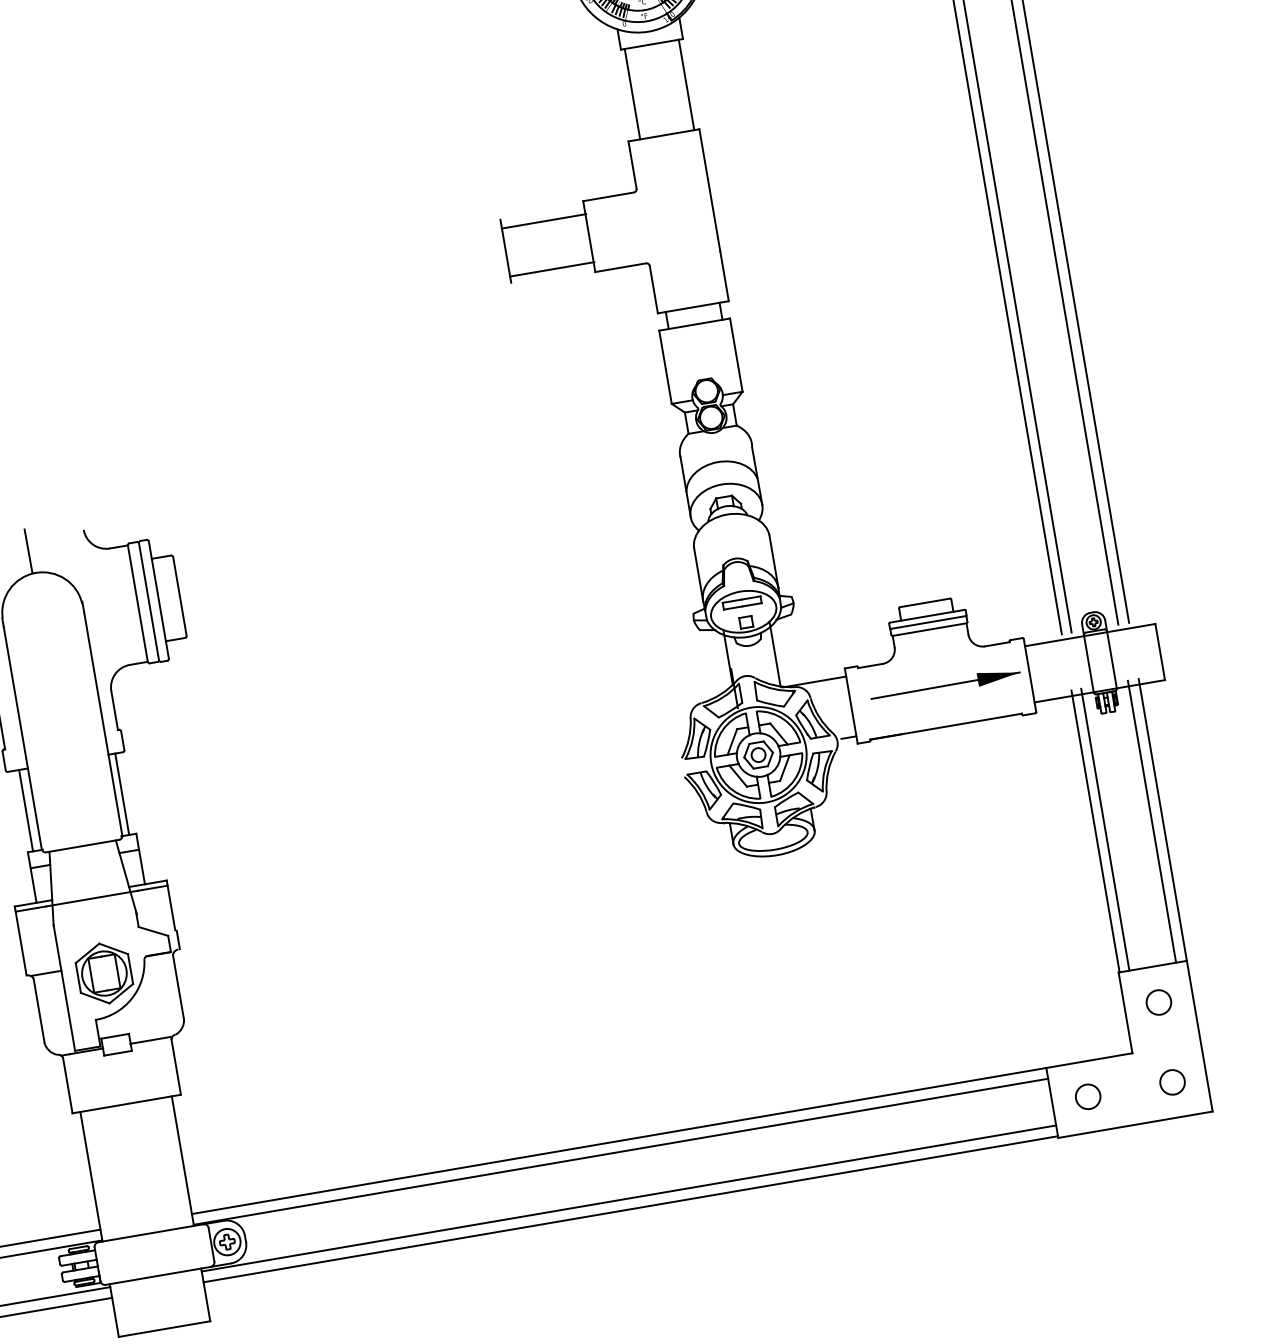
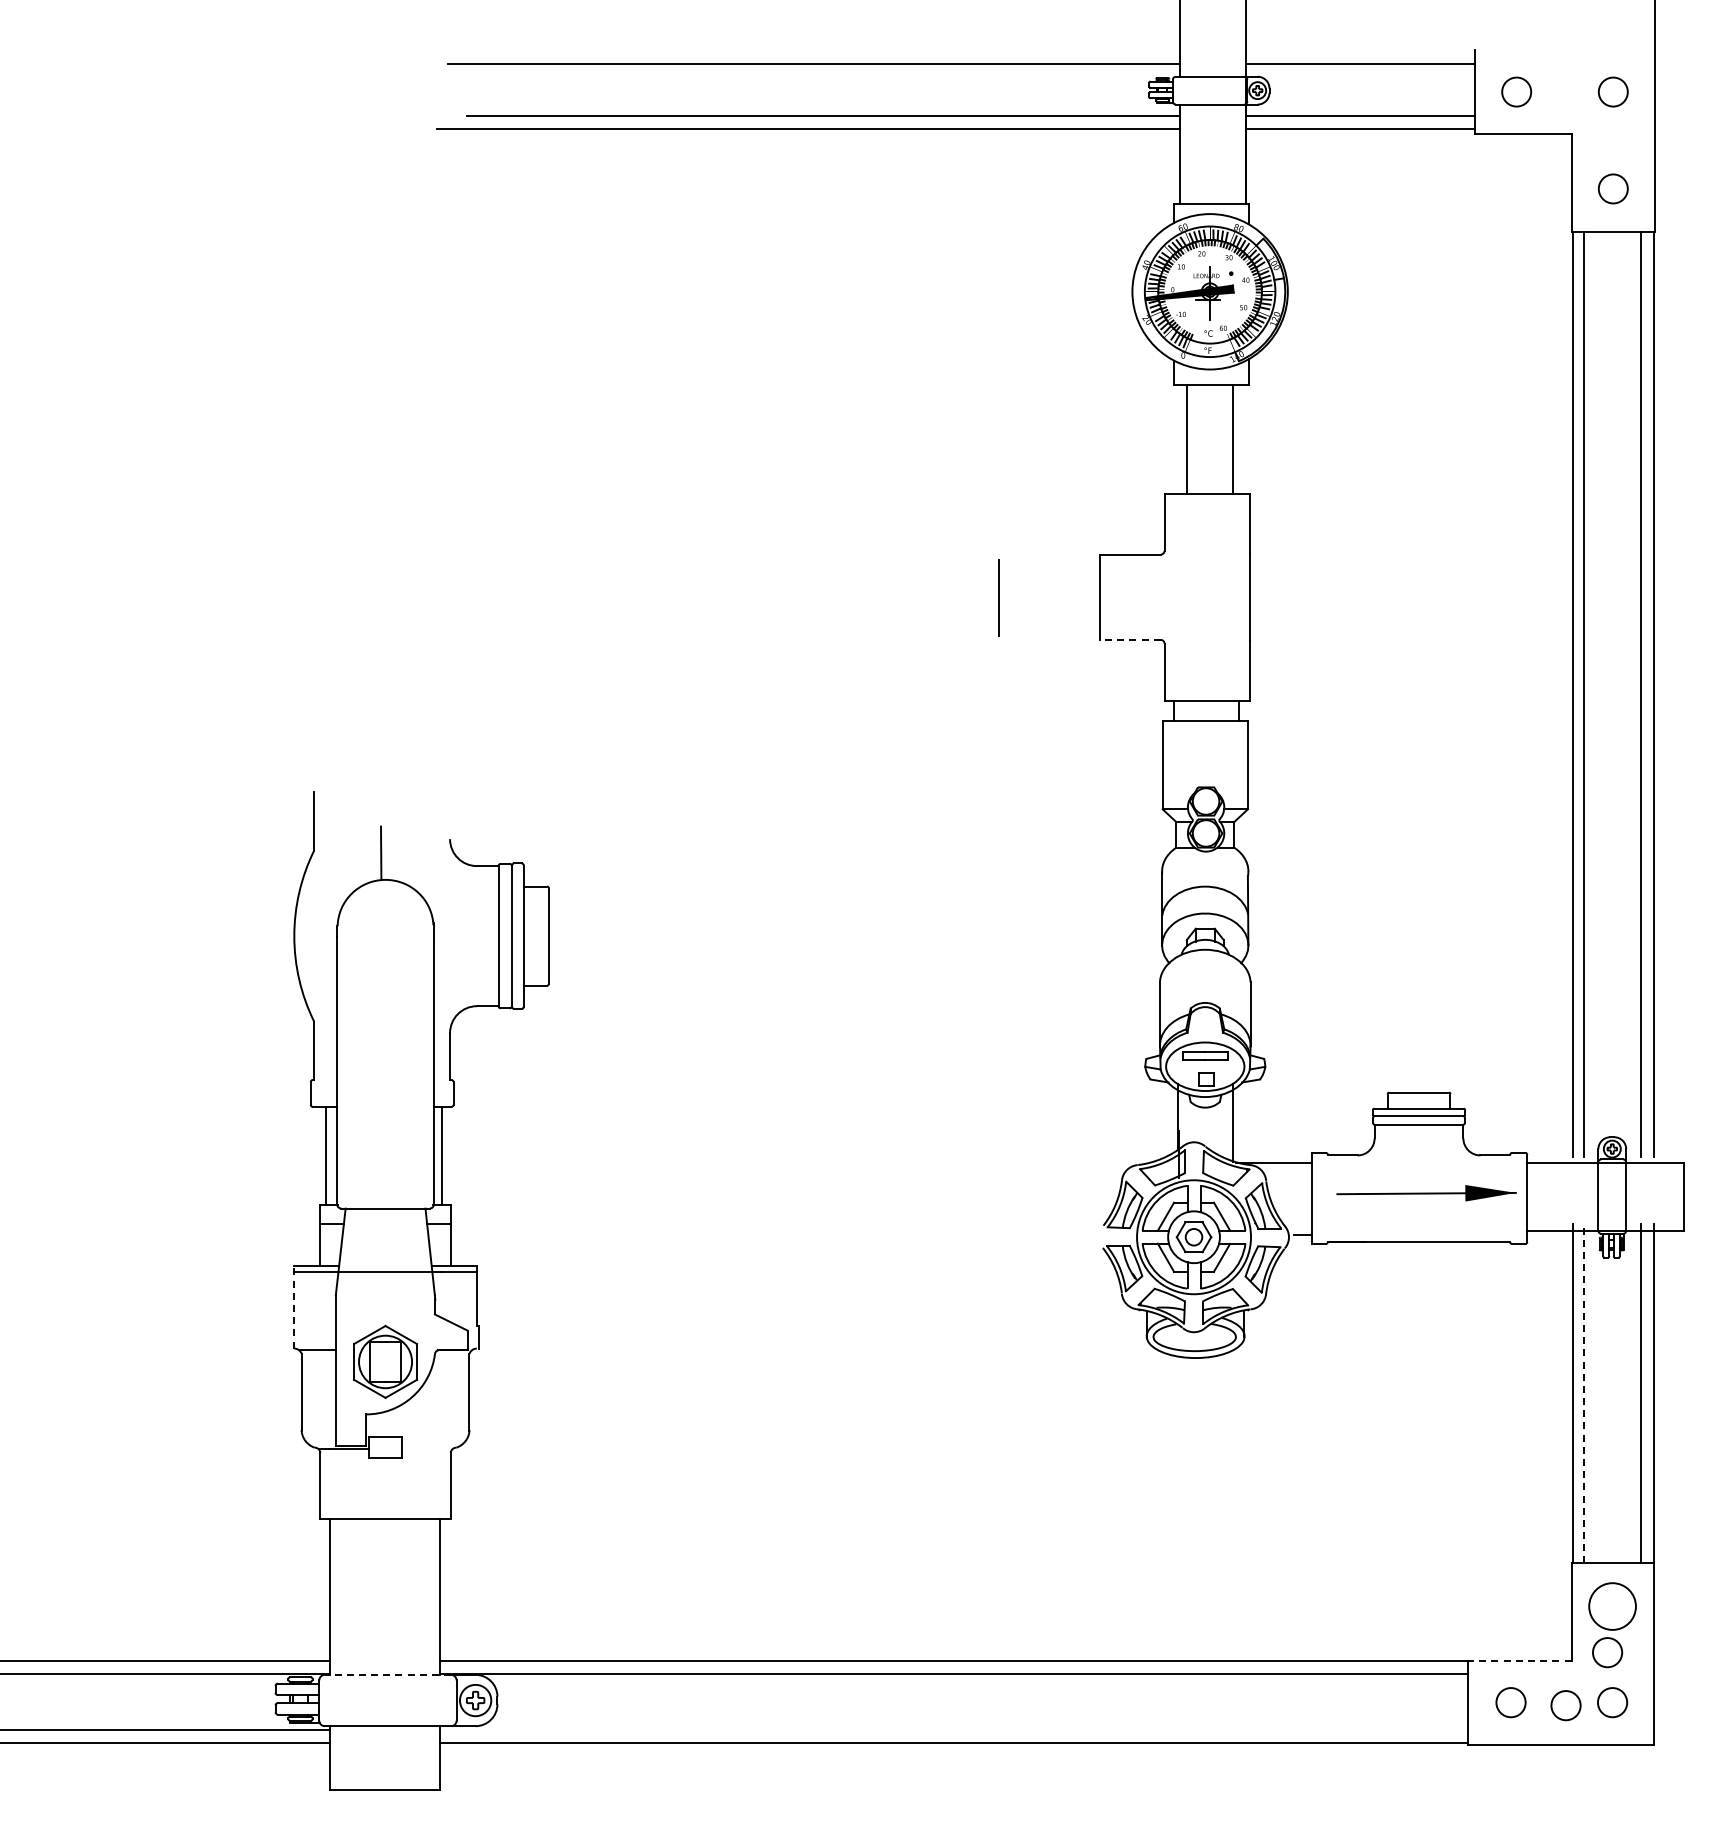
line: (686, 85) -> (1186, 439), moved
line: (632, 94) -> (1232, 439), moved
line: (543, 221) -> (1049, 570), removed
line: (620, 267) -> (1130, 639), solid -> dashed
line: (552, 269) -> (1049, 628), removed
line: (1105, 829) -> (1584, 1393), solid -> dashed
line: (20, 940) -> (294, 1306), solid -> dashed
circle: (1158, 1002) -> (1612, 1606), size x1.6
line: (150, 1040) -> (425, 1449), removed
circle: (1161, 1041) -> (1607, 1652), added
line: (1089, 1060) -> (1519, 1660), solid -> dashed
circle: (1133, 1091) -> (1565, 1705), added
line: (628, 1198) -> (953, 1729), removed
line: (150, 1233) -> (387, 1674), solid -> dashed

